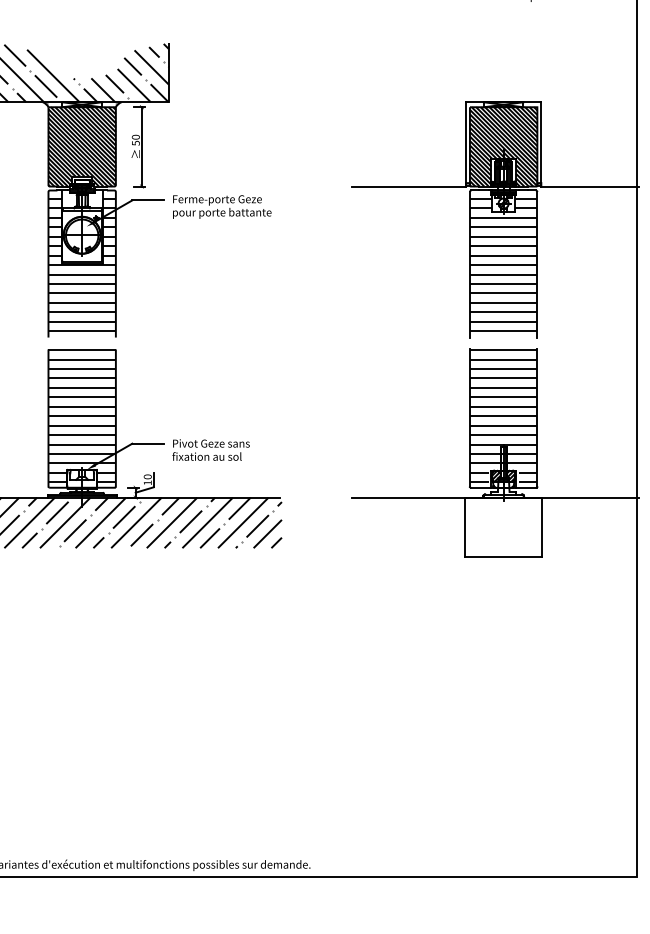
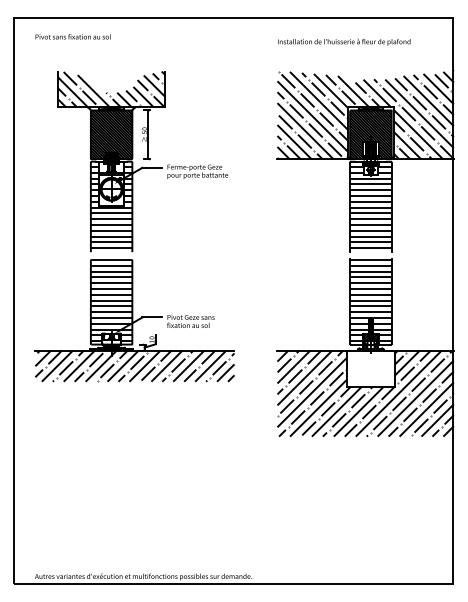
hatch: (494, 113) -> (365, 114), added
hatch: (494, 567) -> (365, 393), added

